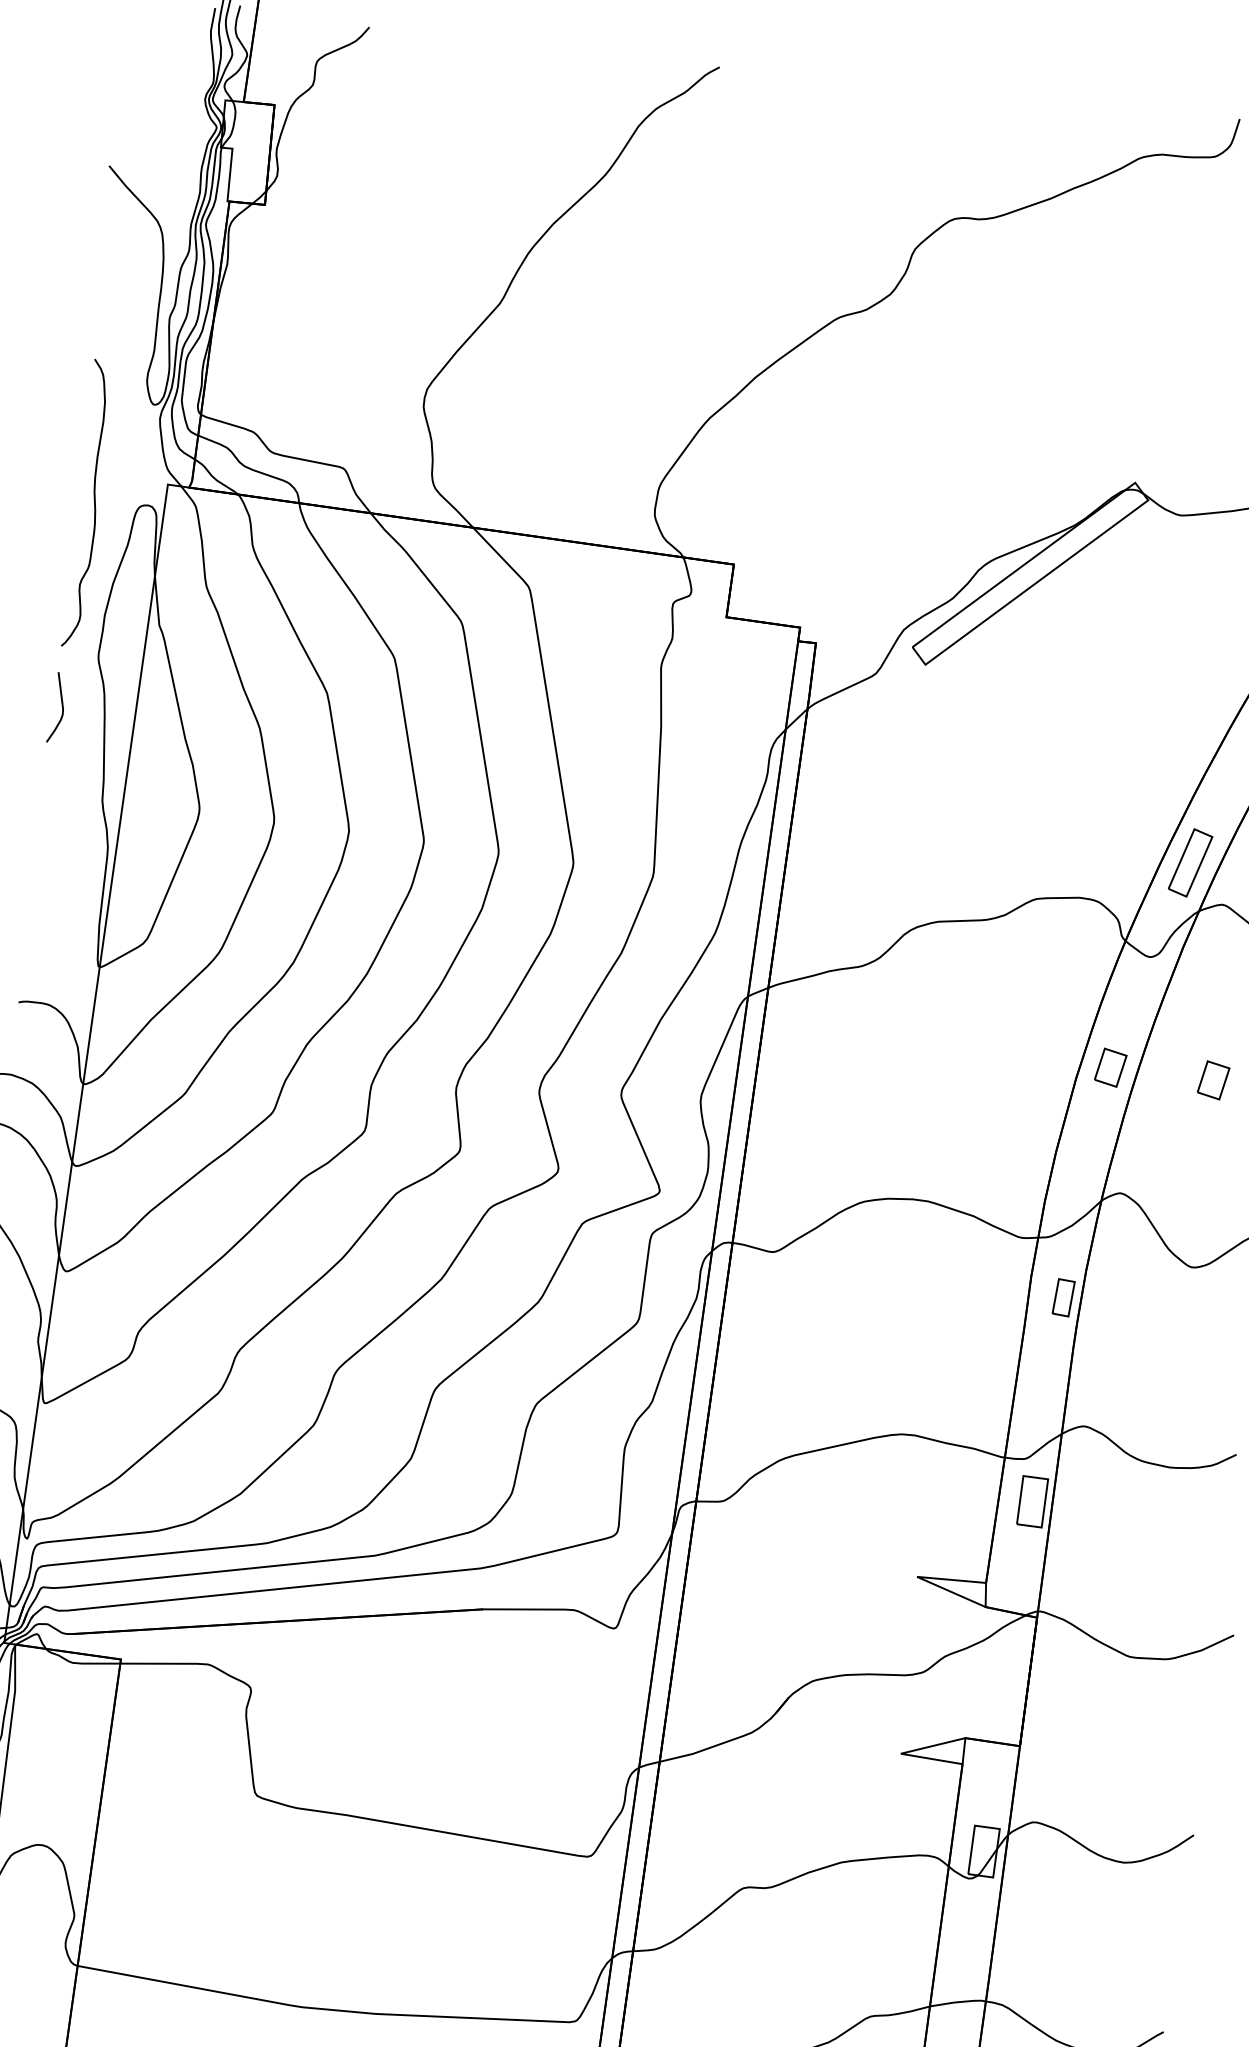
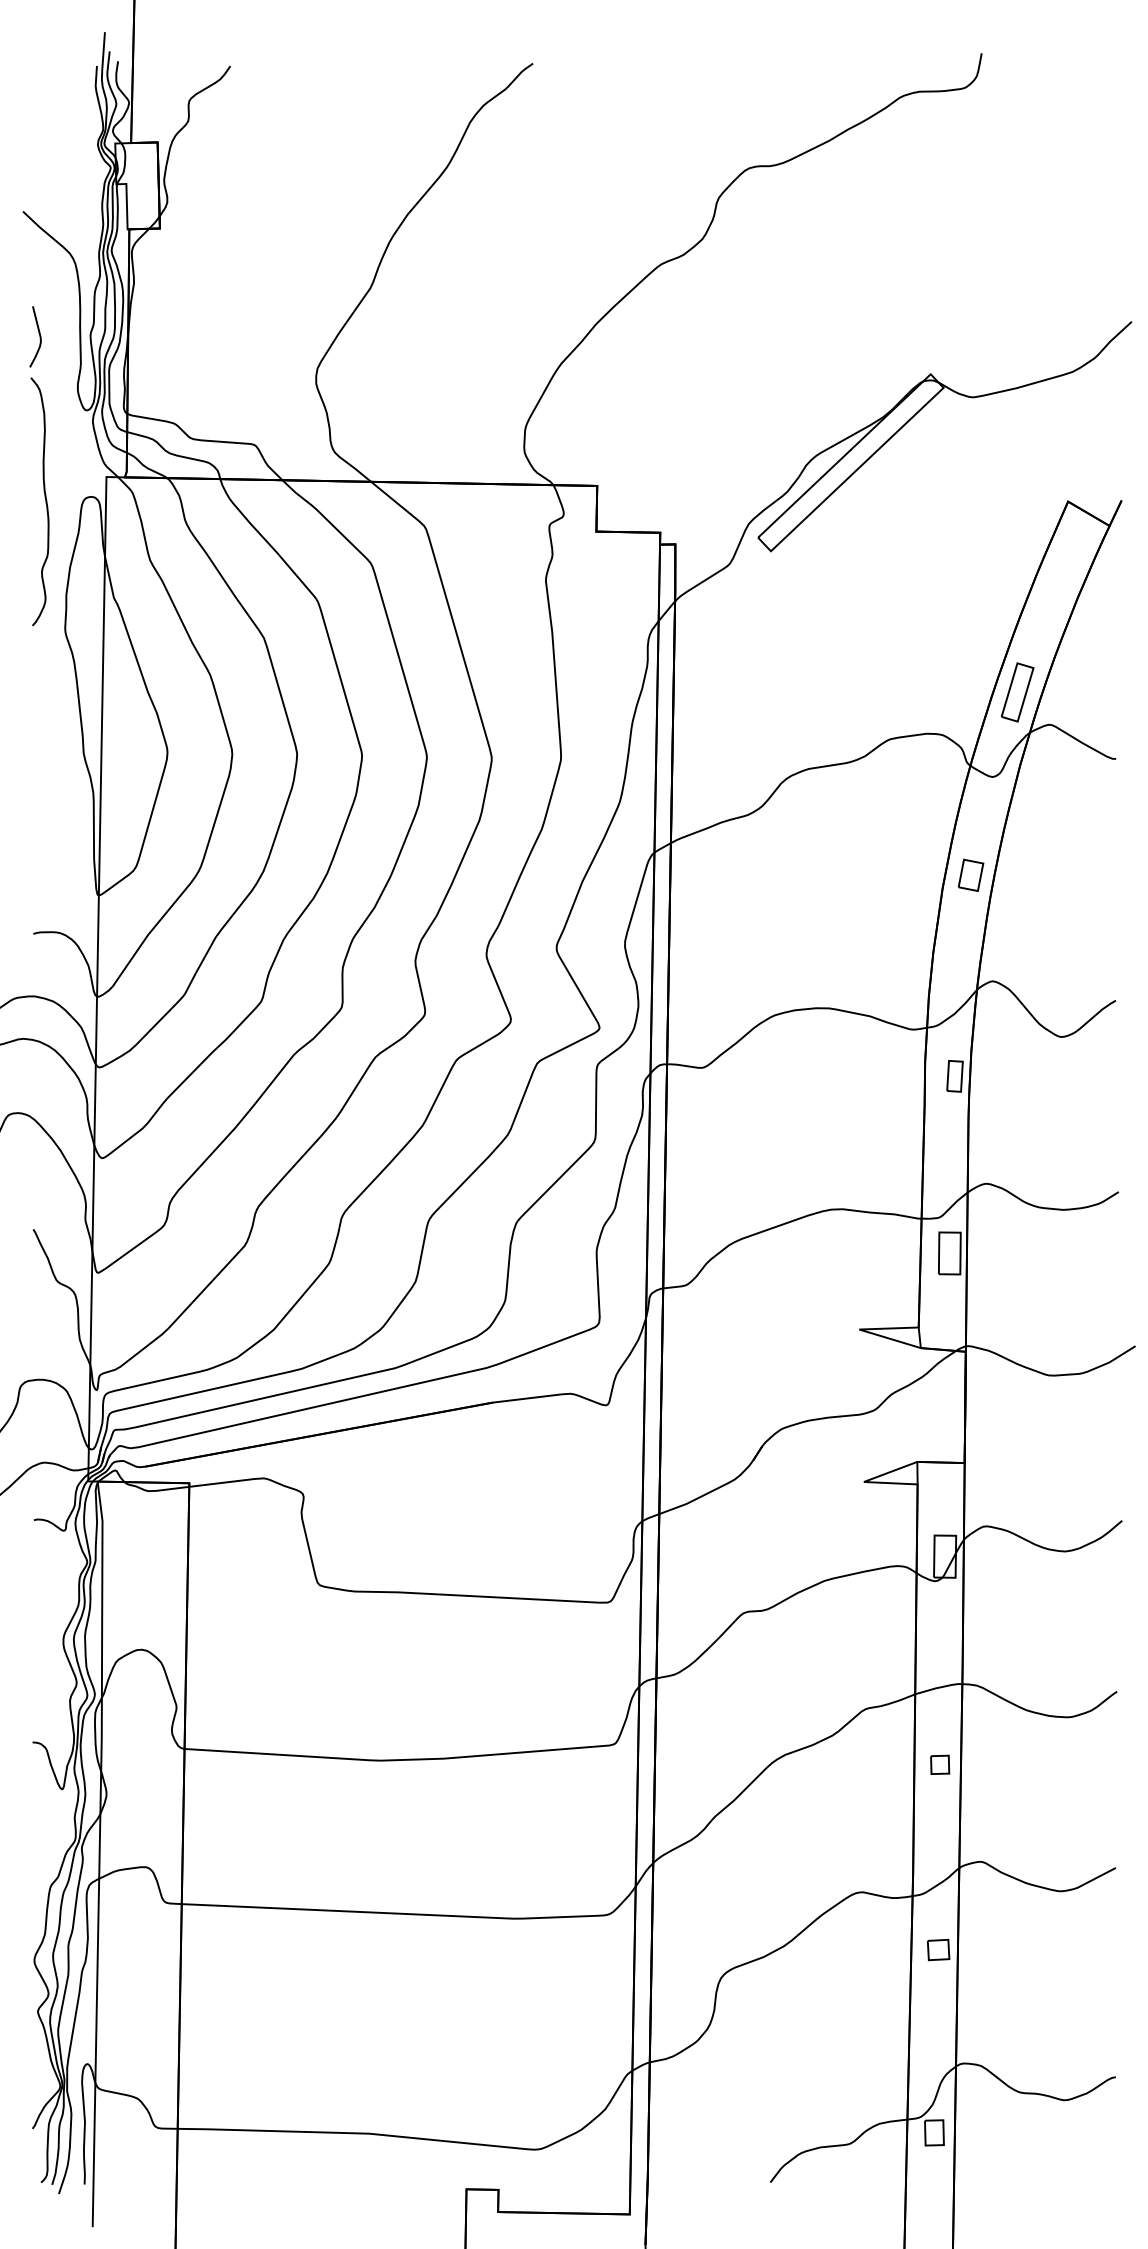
curve: (61, 707) -> (39, 336), moved
part: (1213, 1079) -> (1059, 874), removed

